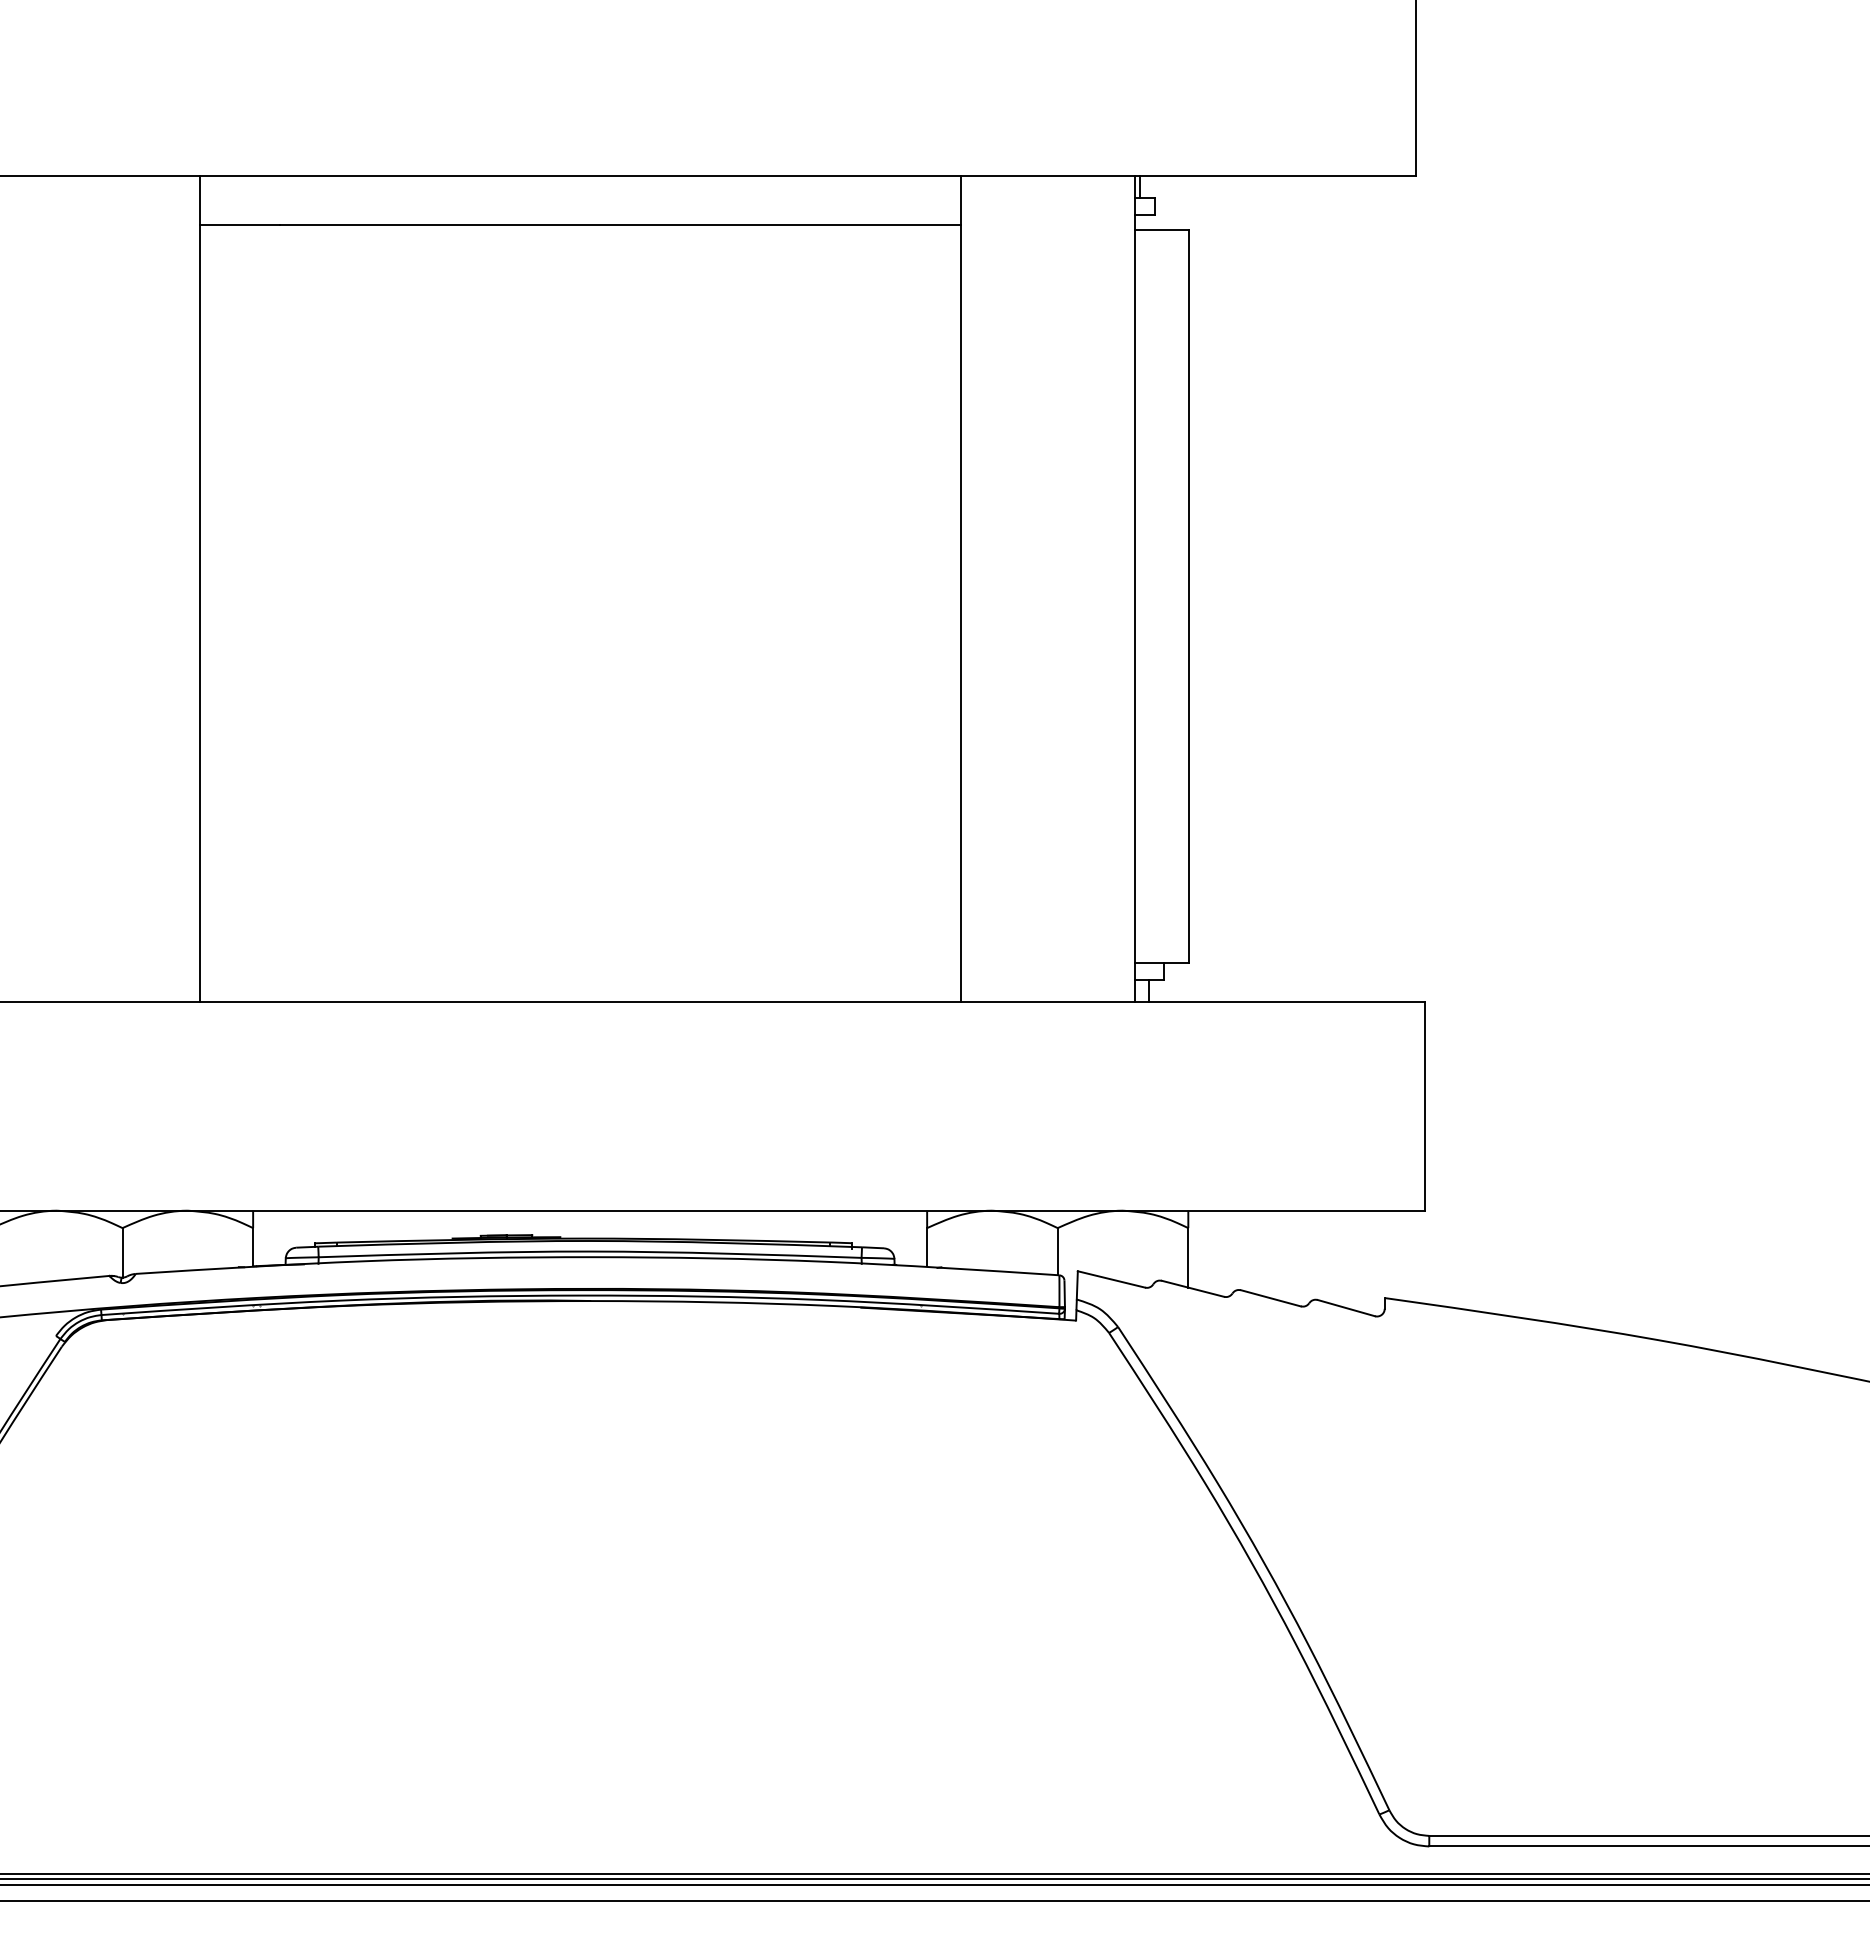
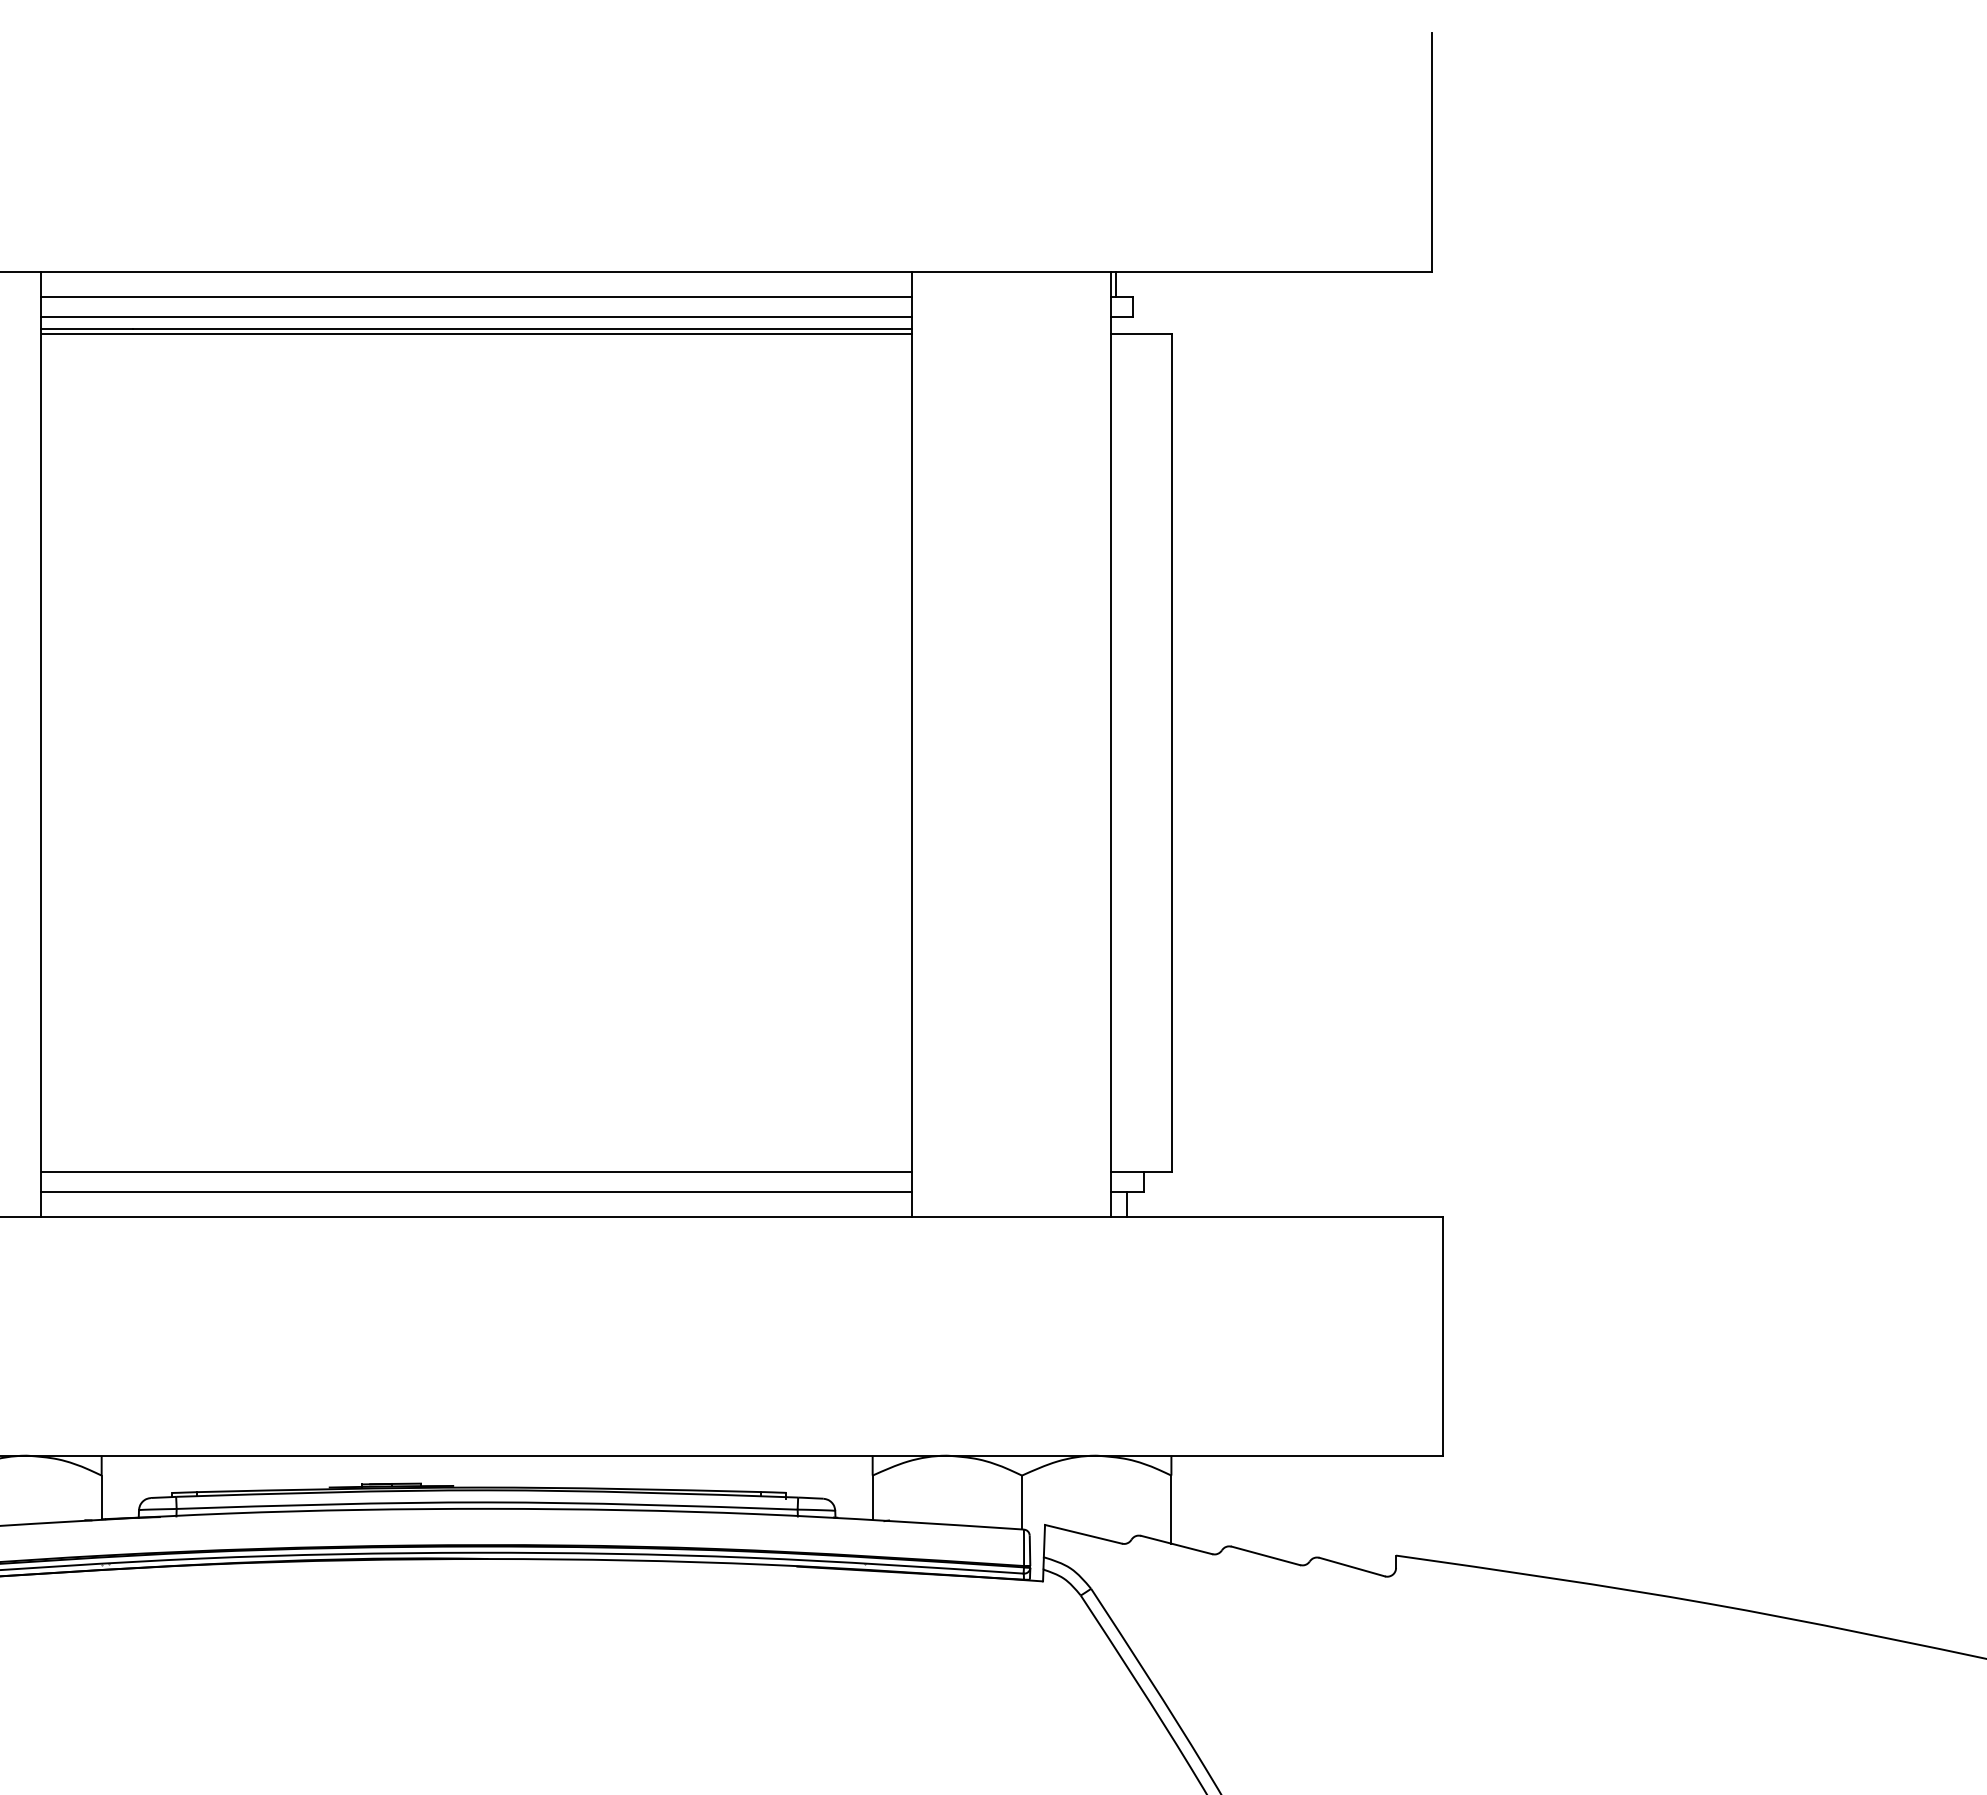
line: (580, 197) -> (476, 296), added
line: (580, 214) -> (476, 316), added
line: (580, 230) -> (476, 334), added
line: (580, 962) -> (476, 1171), added
line: (580, 979) -> (476, 1191), added

